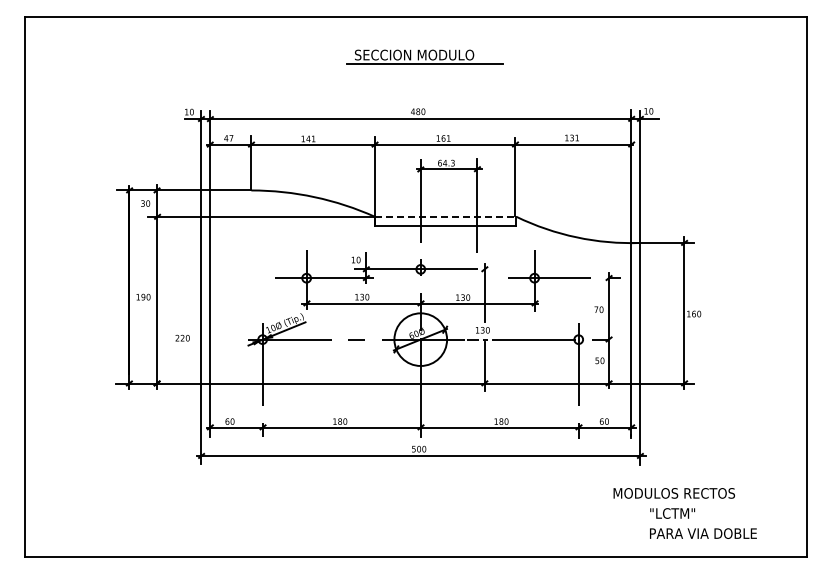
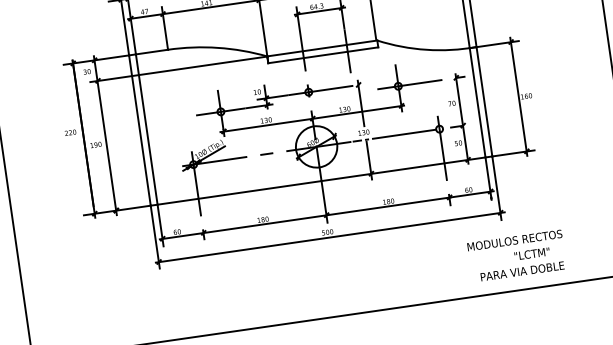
line: (445, 216) -> (322, 48), dashed -> solid
text: (182, 337) -> (70, 132), moved
text: (673, 493) -> (514, 240), moved
text: (703, 533) -> (522, 271), moved

